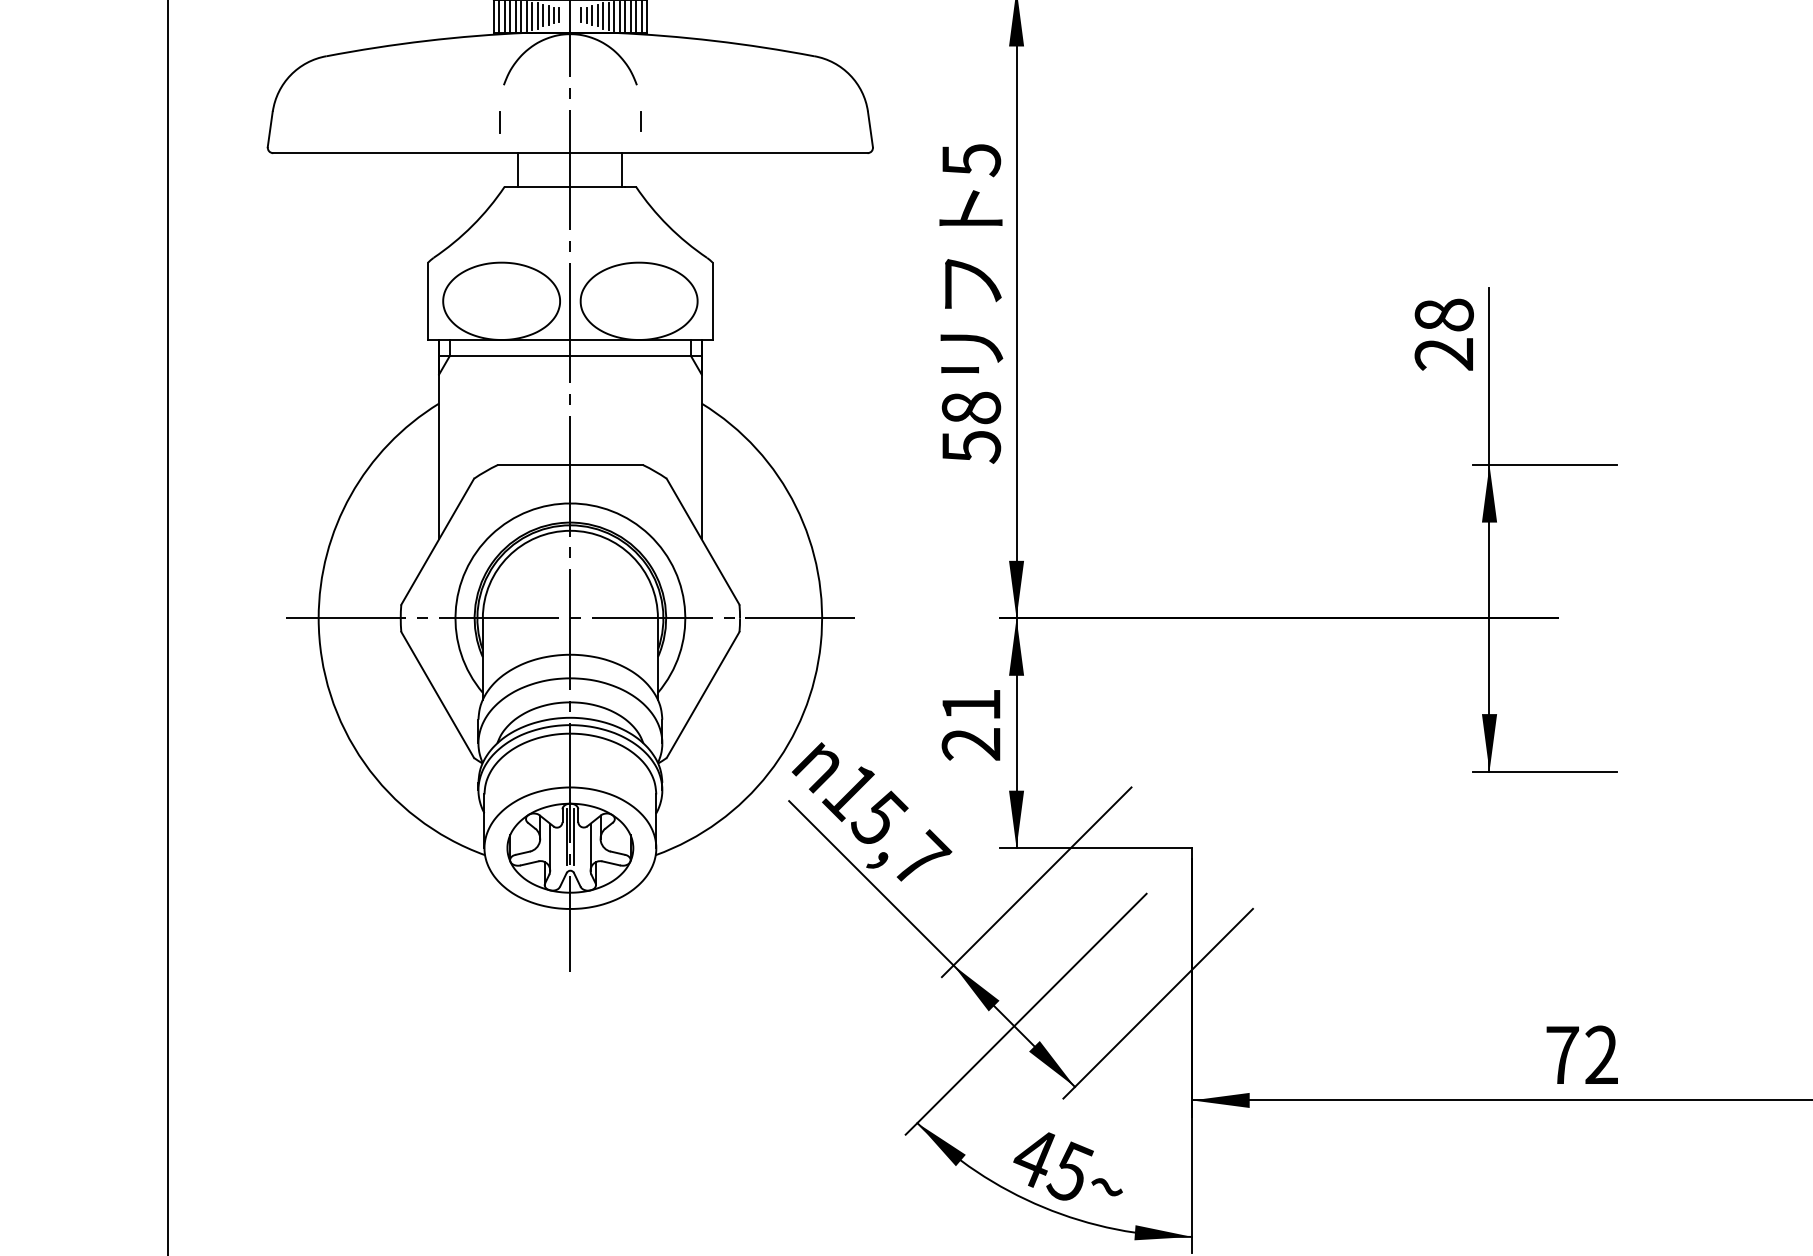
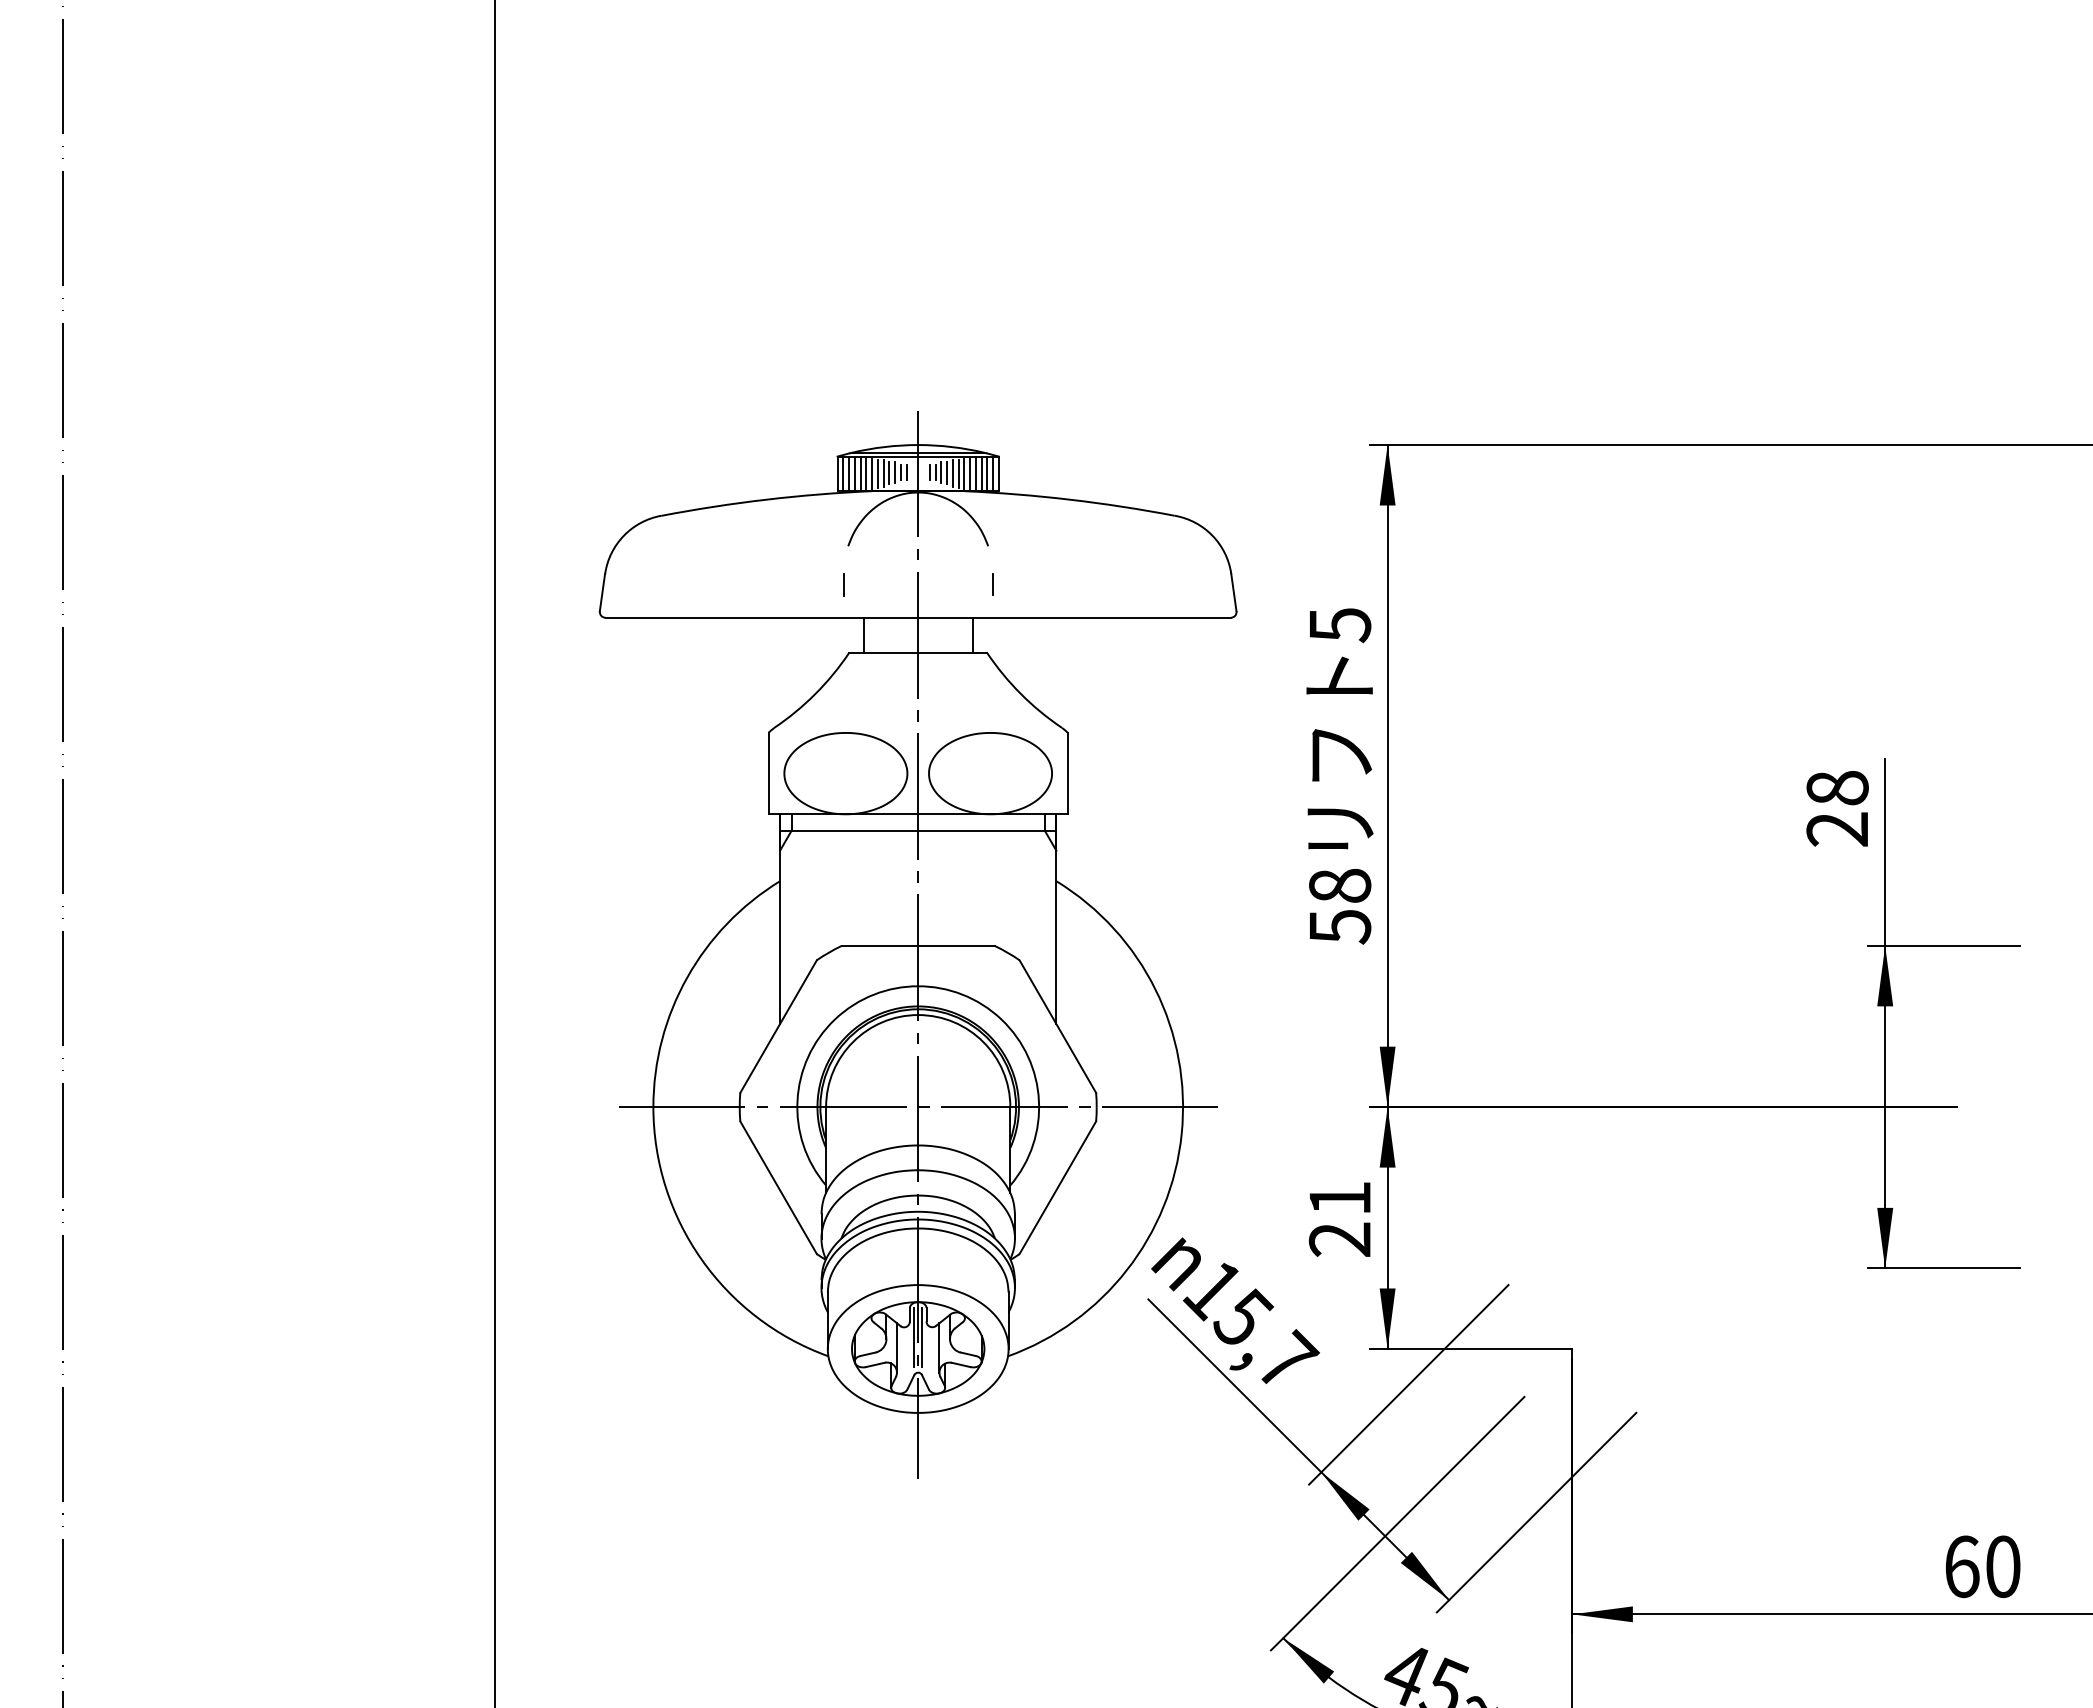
text: (1582, 1054) -> (1982, 1566), 72 -> 60

